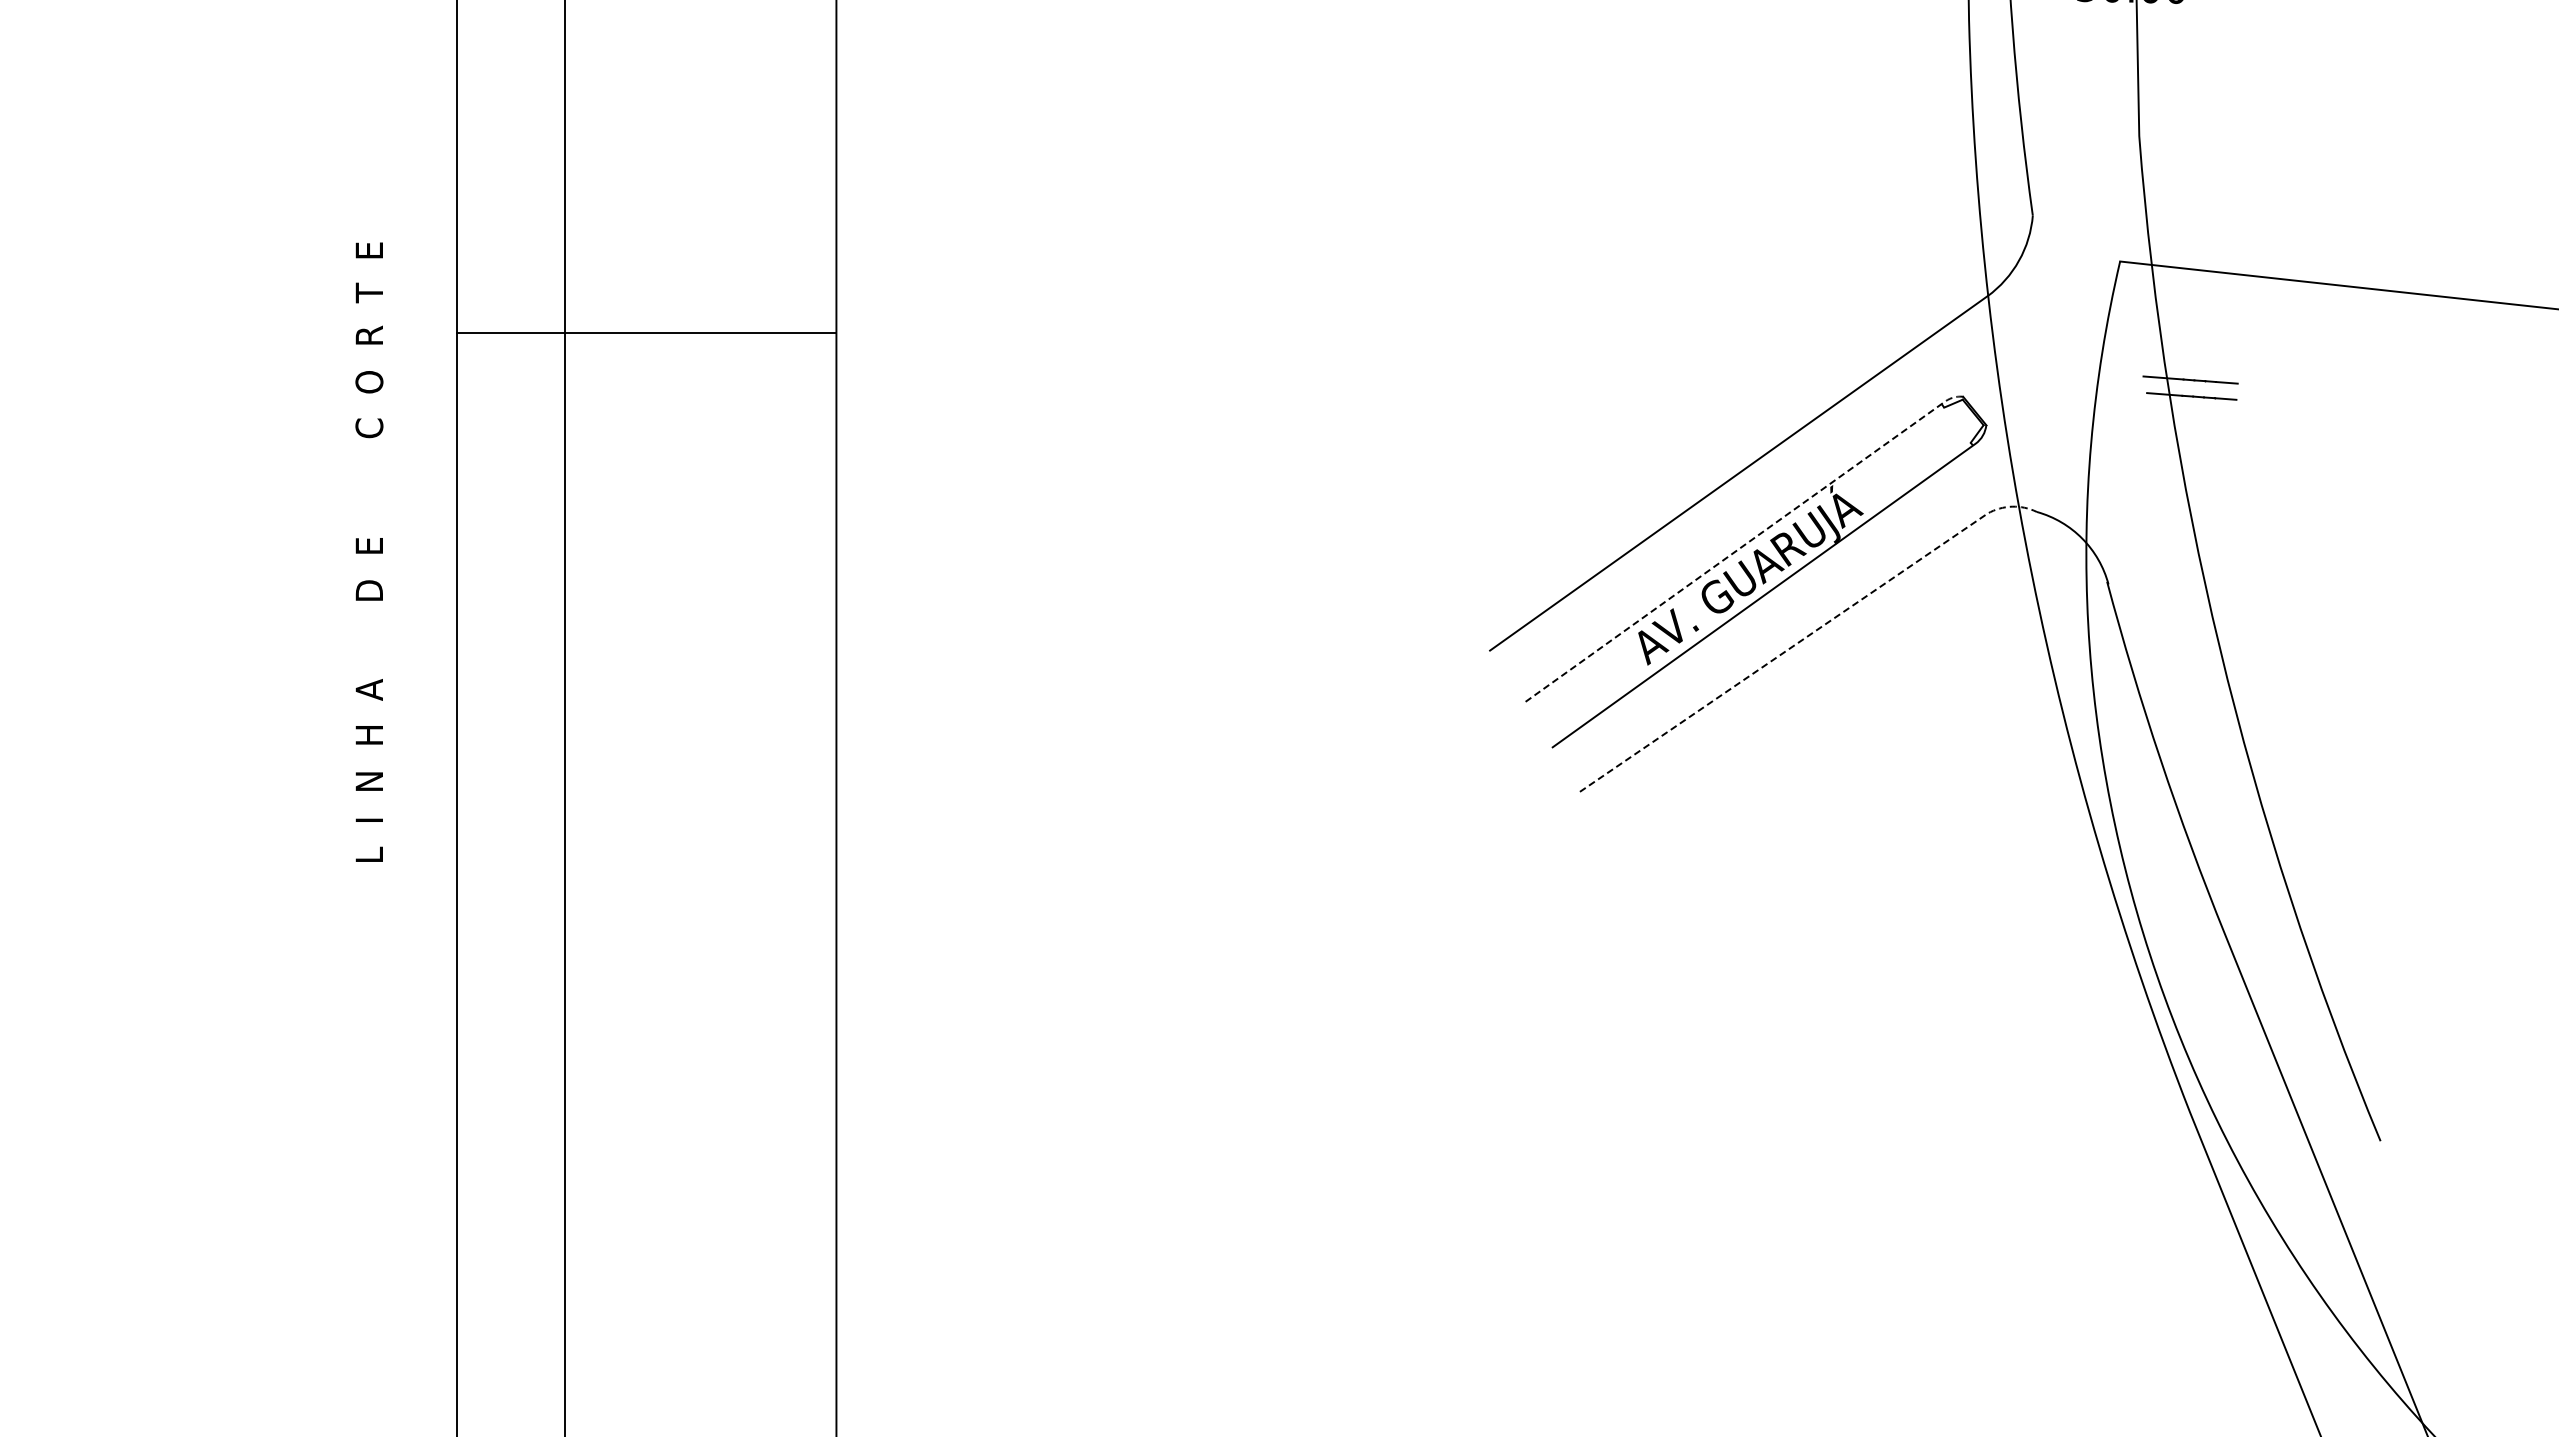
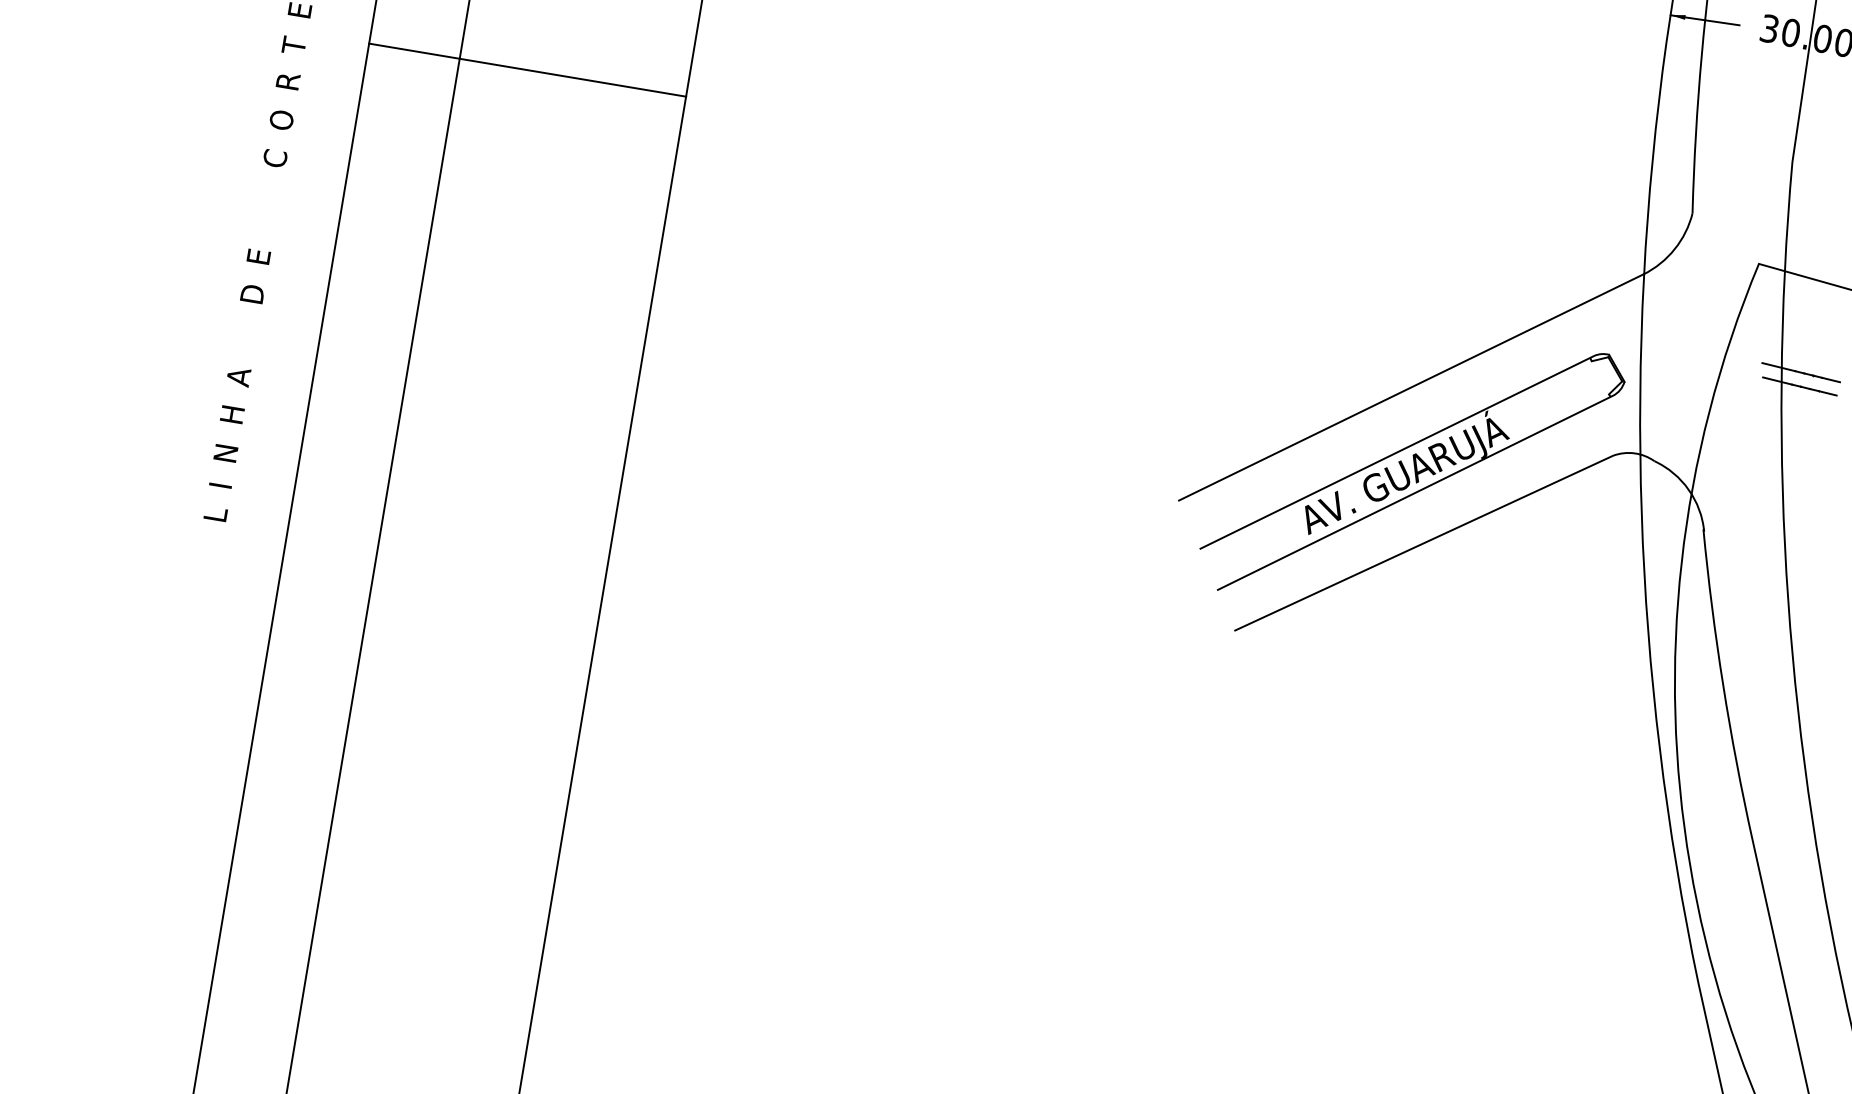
line: (646, 332) -> (527, 69), moved
line: (1744, 545) -> (1405, 448), dashed -> solid
line: (1810, 634) -> (1448, 531), dashed -> solid

